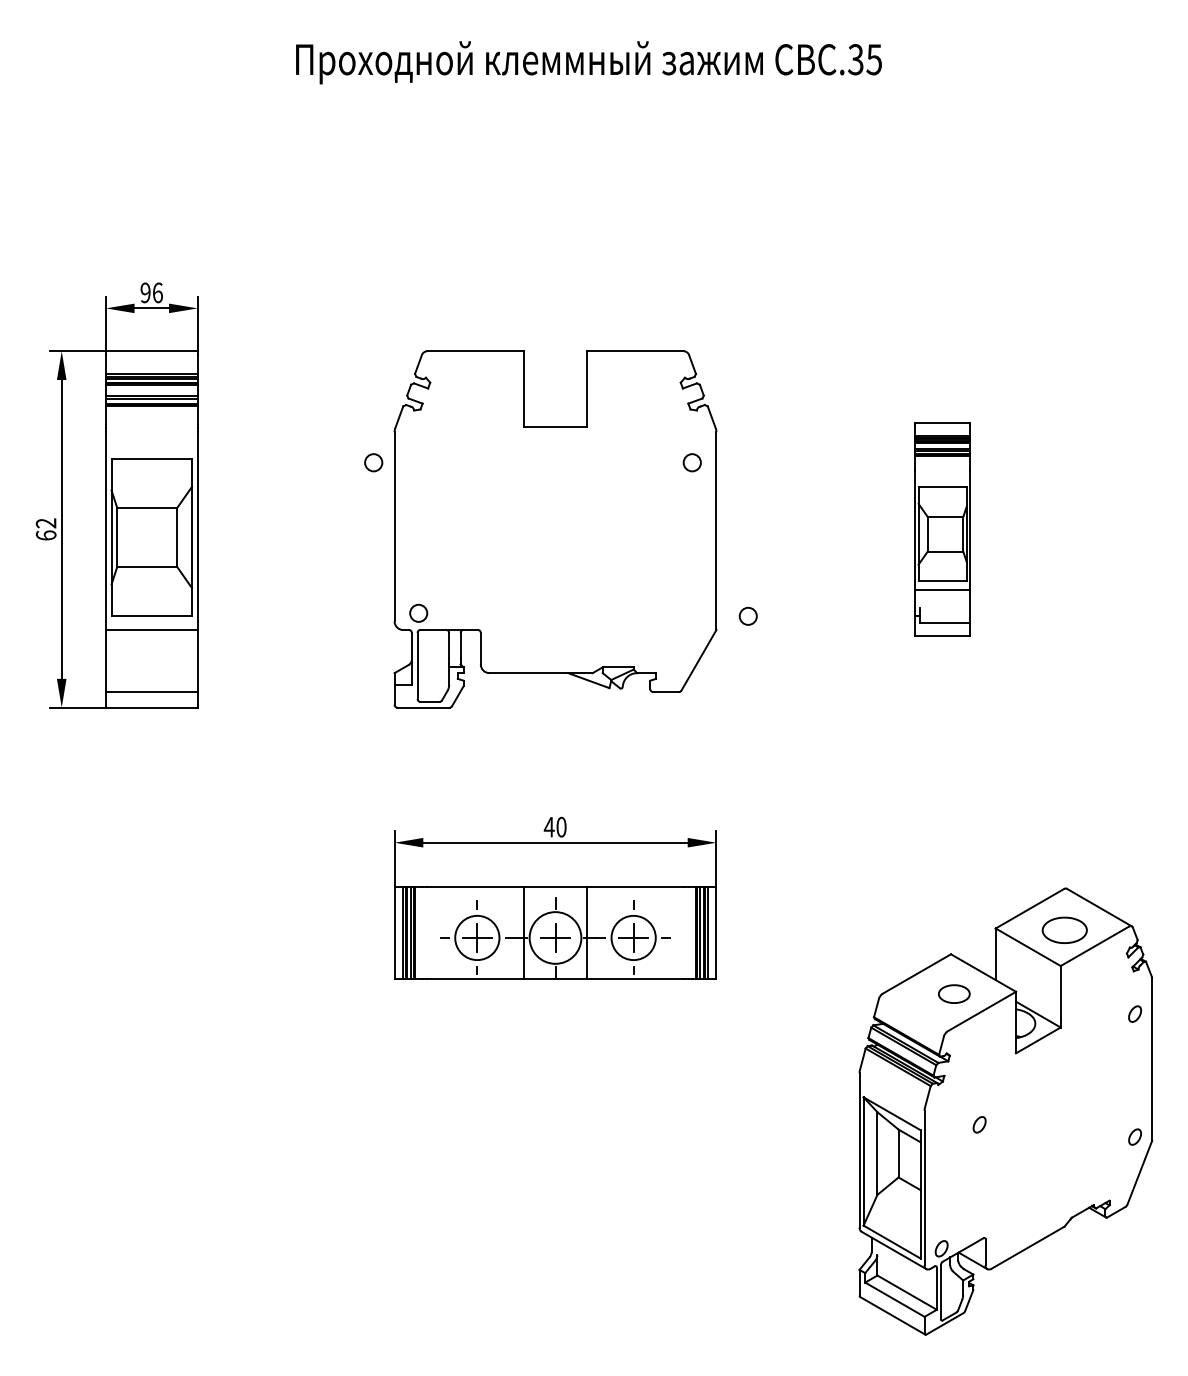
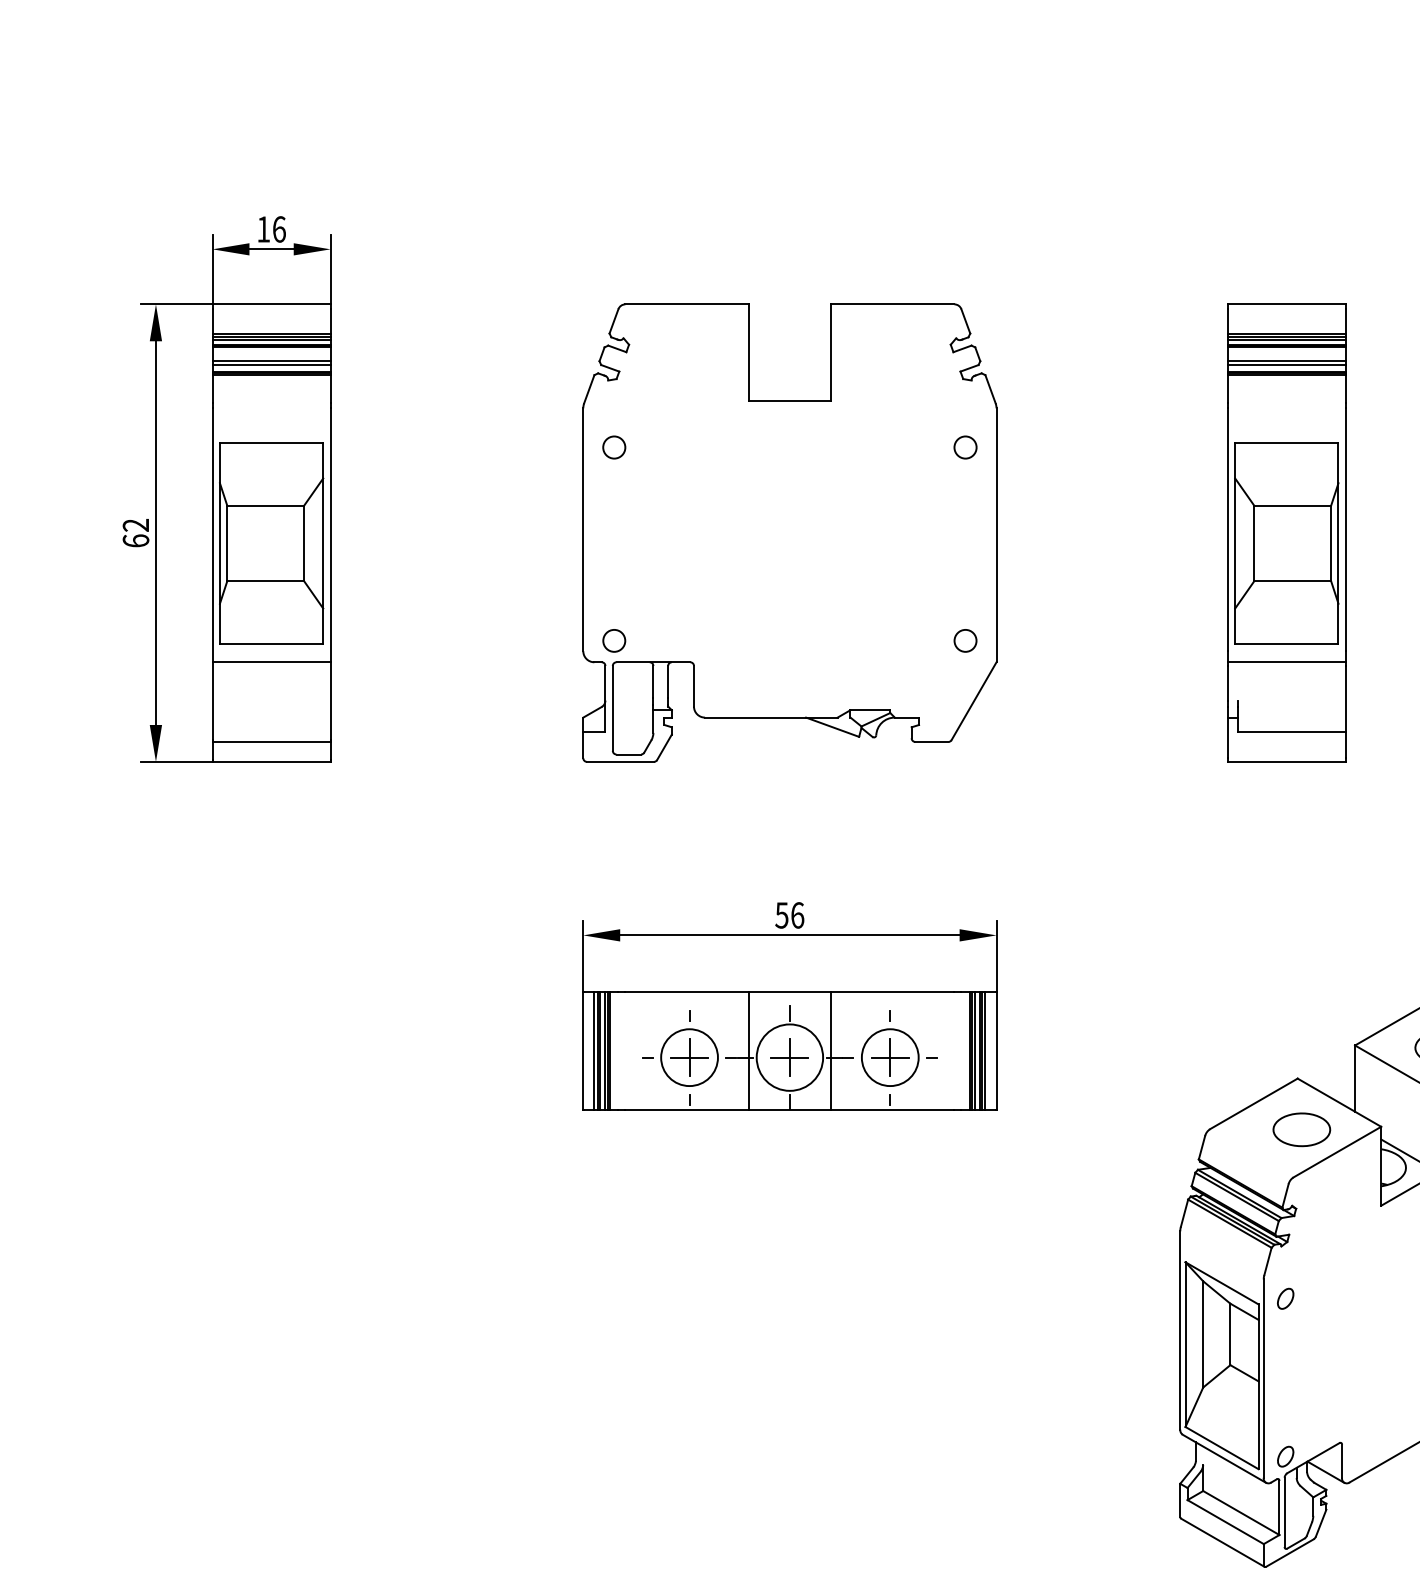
text: (145, 292) -> (263, 228), 96 -> 16
circle: (373, 462) -> (614, 447), moved
part: (942, 529) -> (1286, 533), size x1.67
circle: (747, 615) -> (964, 639), moved
text: (554, 826) -> (788, 914), 40 -> 56
part: (954, 993) -> (1302, 1128), size x1.43
part: (979, 1124) -> (1285, 1298), moved

